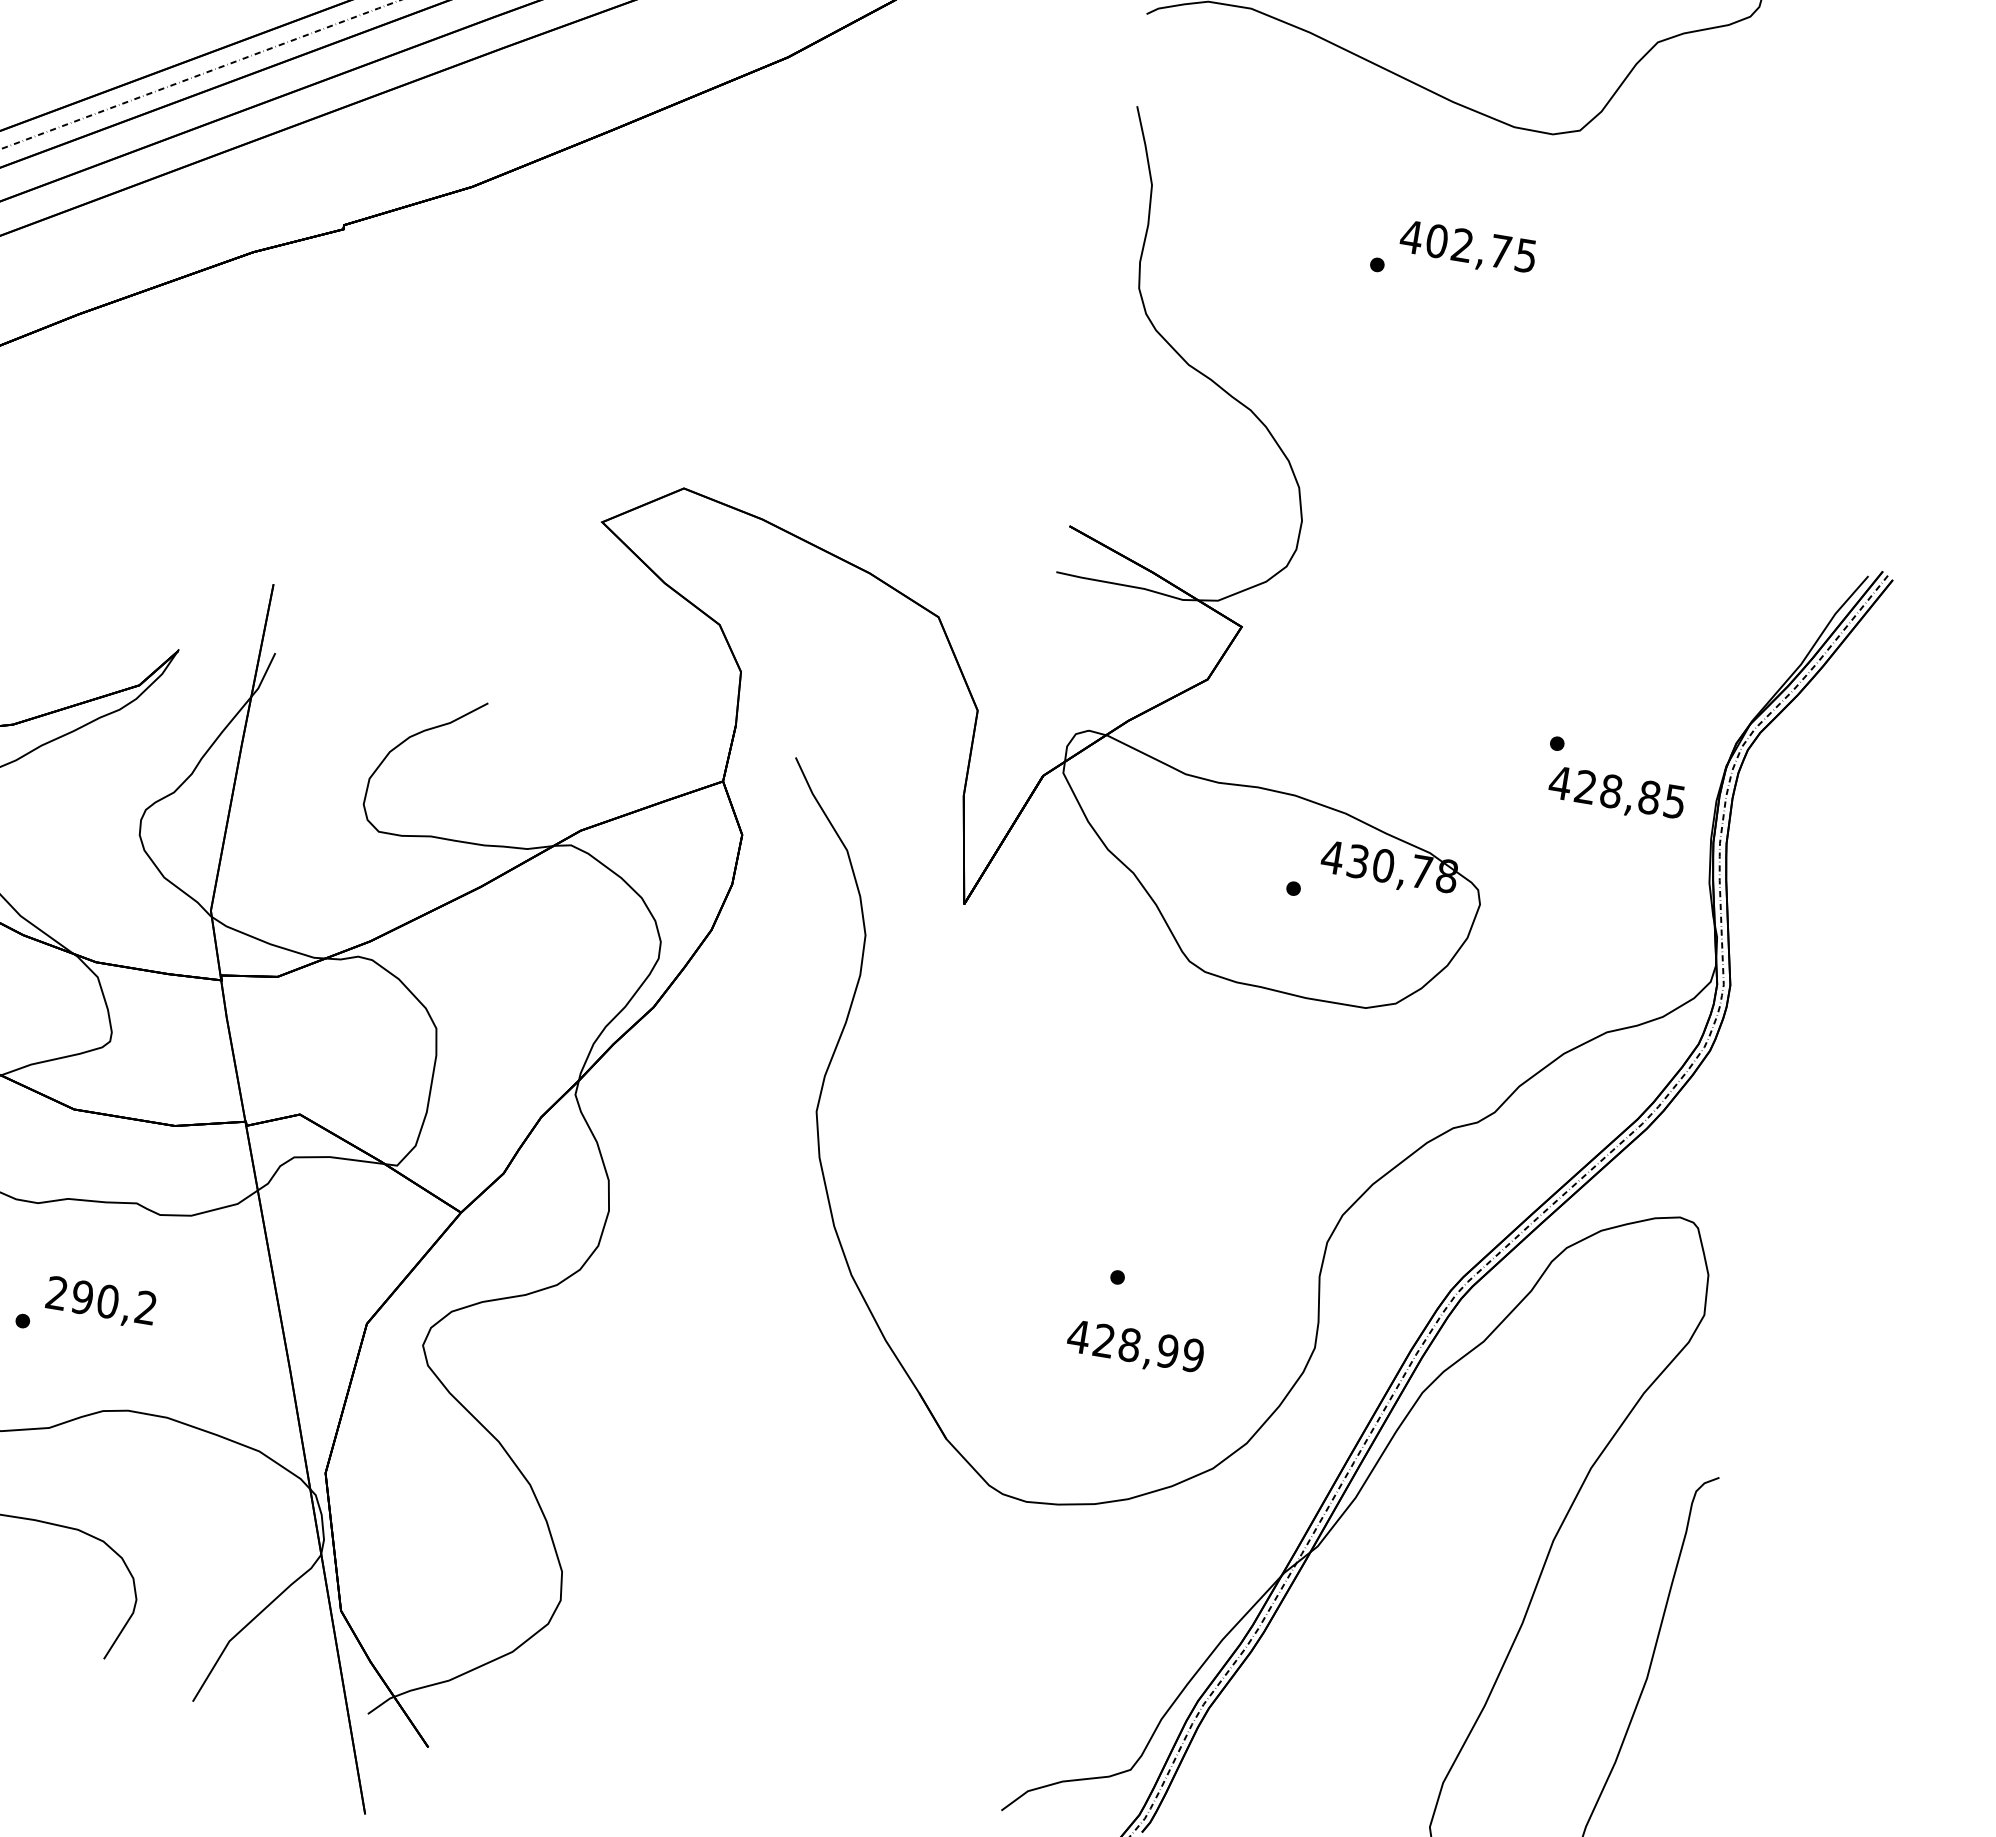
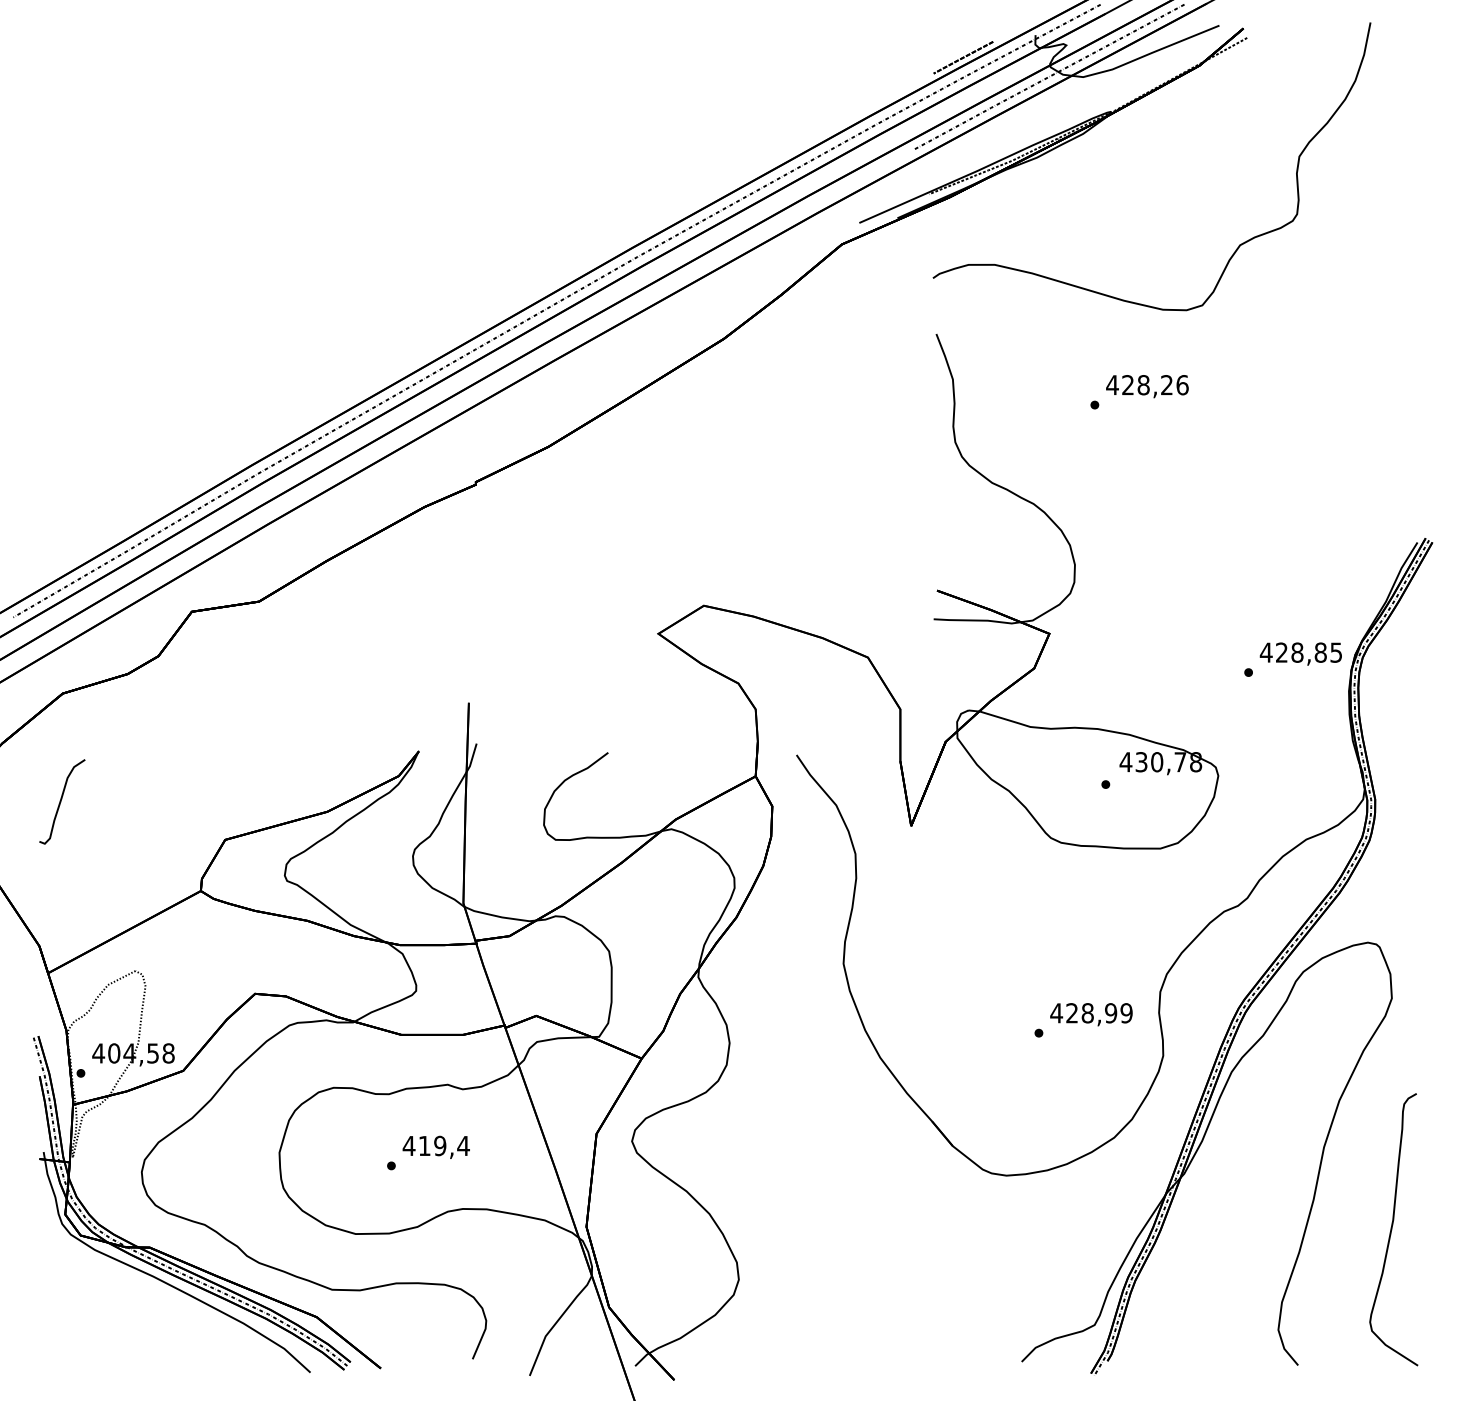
text: (1481, 249) -> (1155, 385), 402,75 -> 428,26
text: (1616, 793) -> (1300, 653), moved
text: (100, 1299) -> (435, 1145), 290,2 -> 419,4
text: (1135, 1348) -> (1091, 1014), moved

